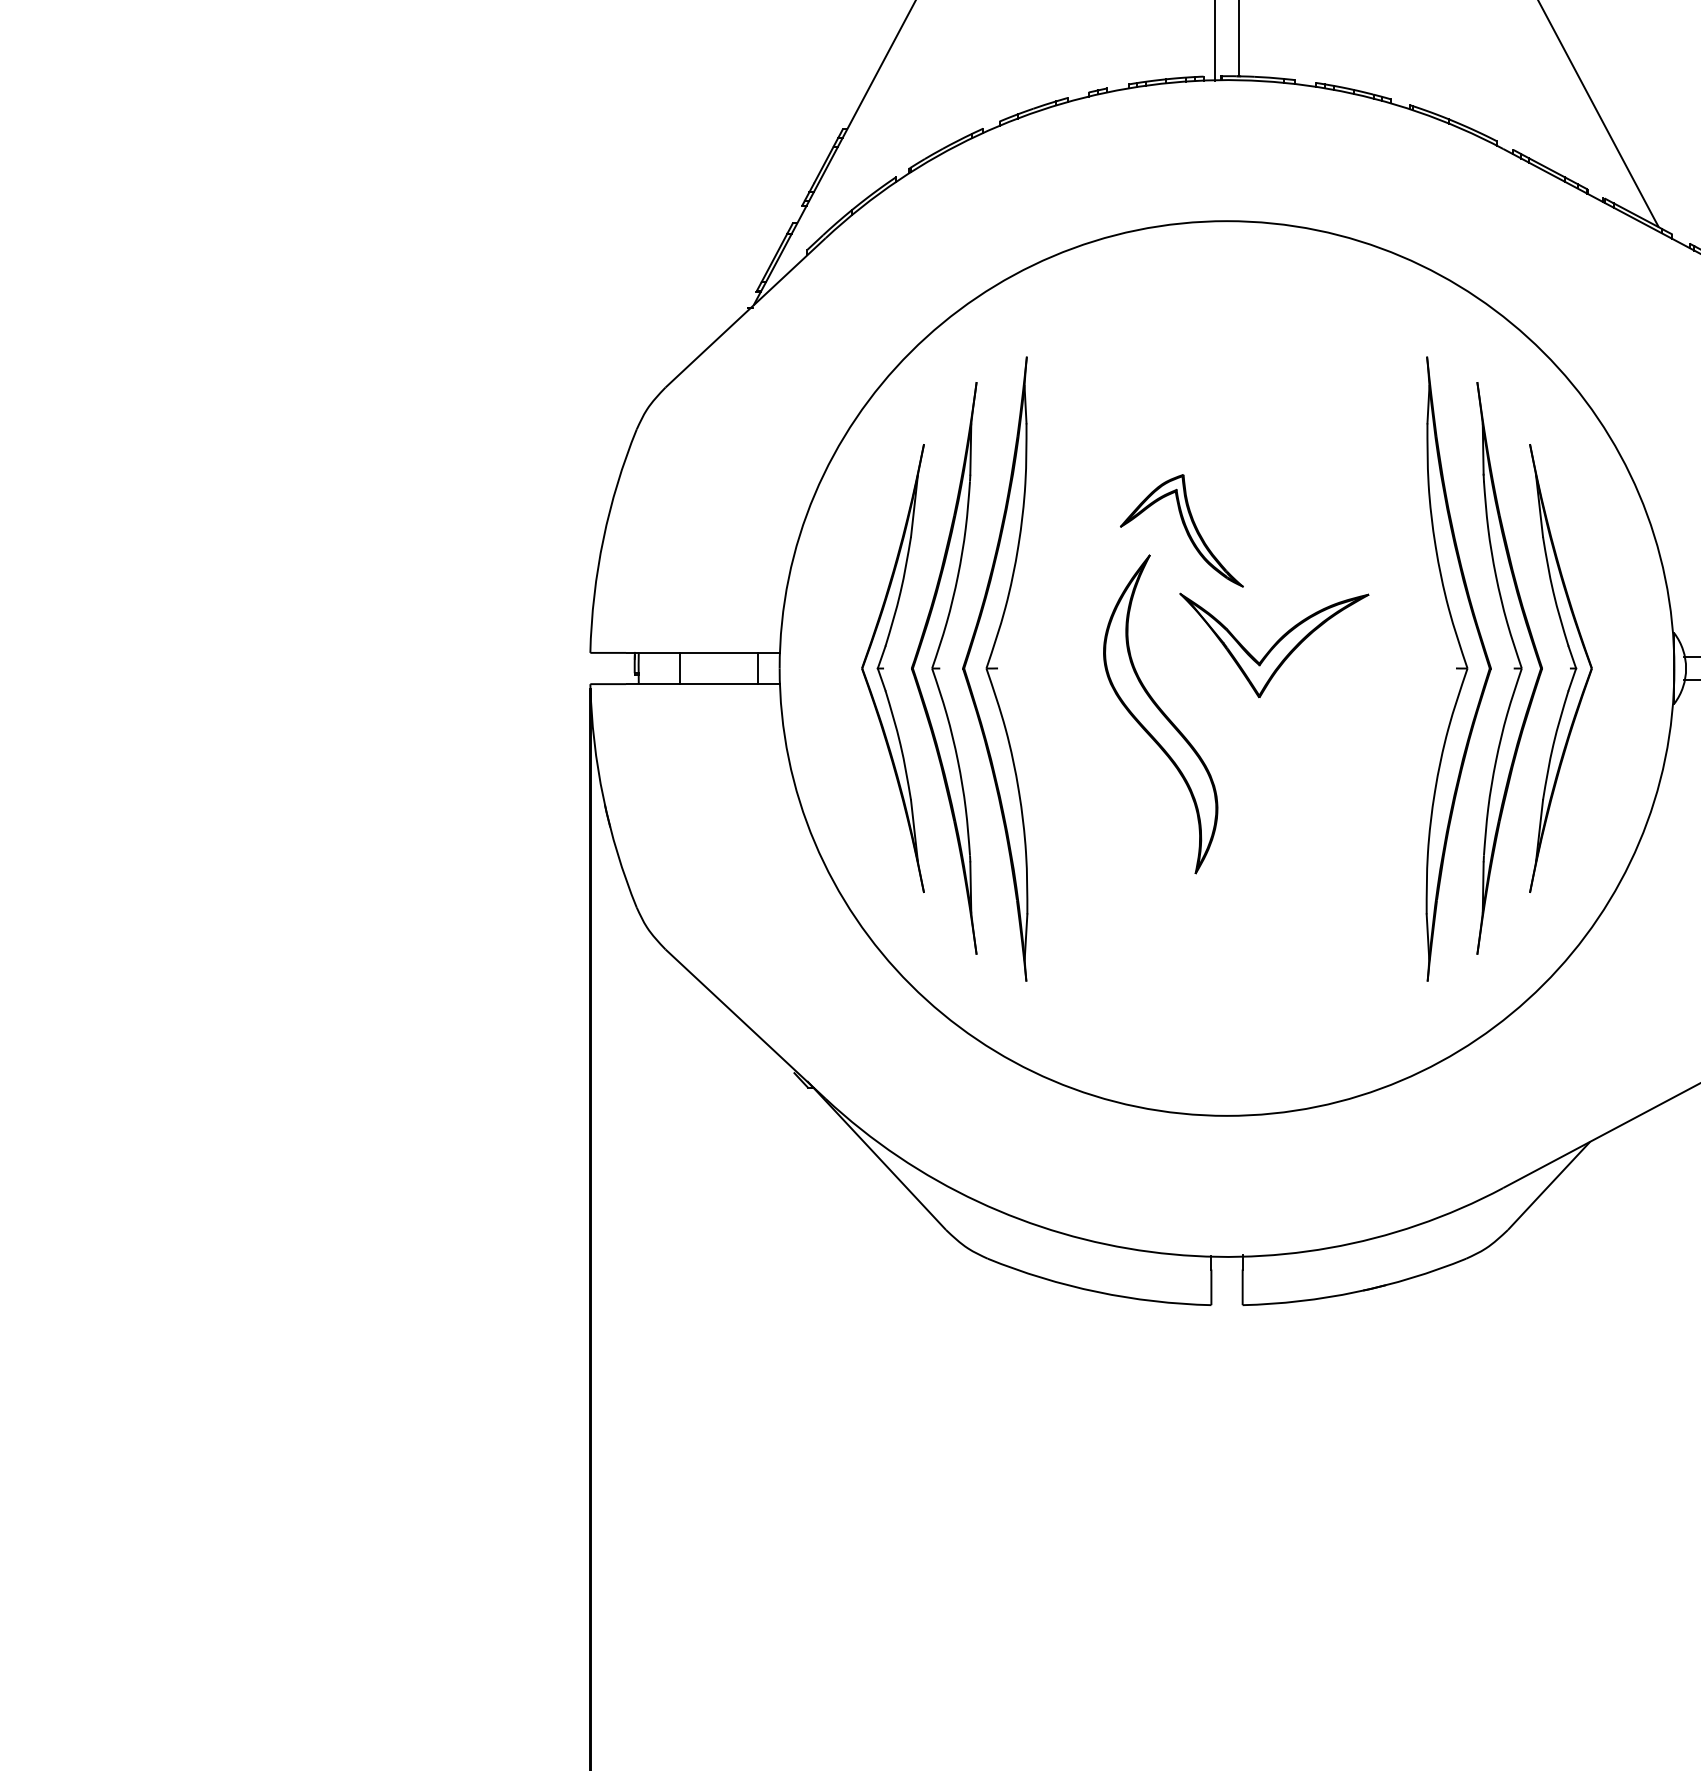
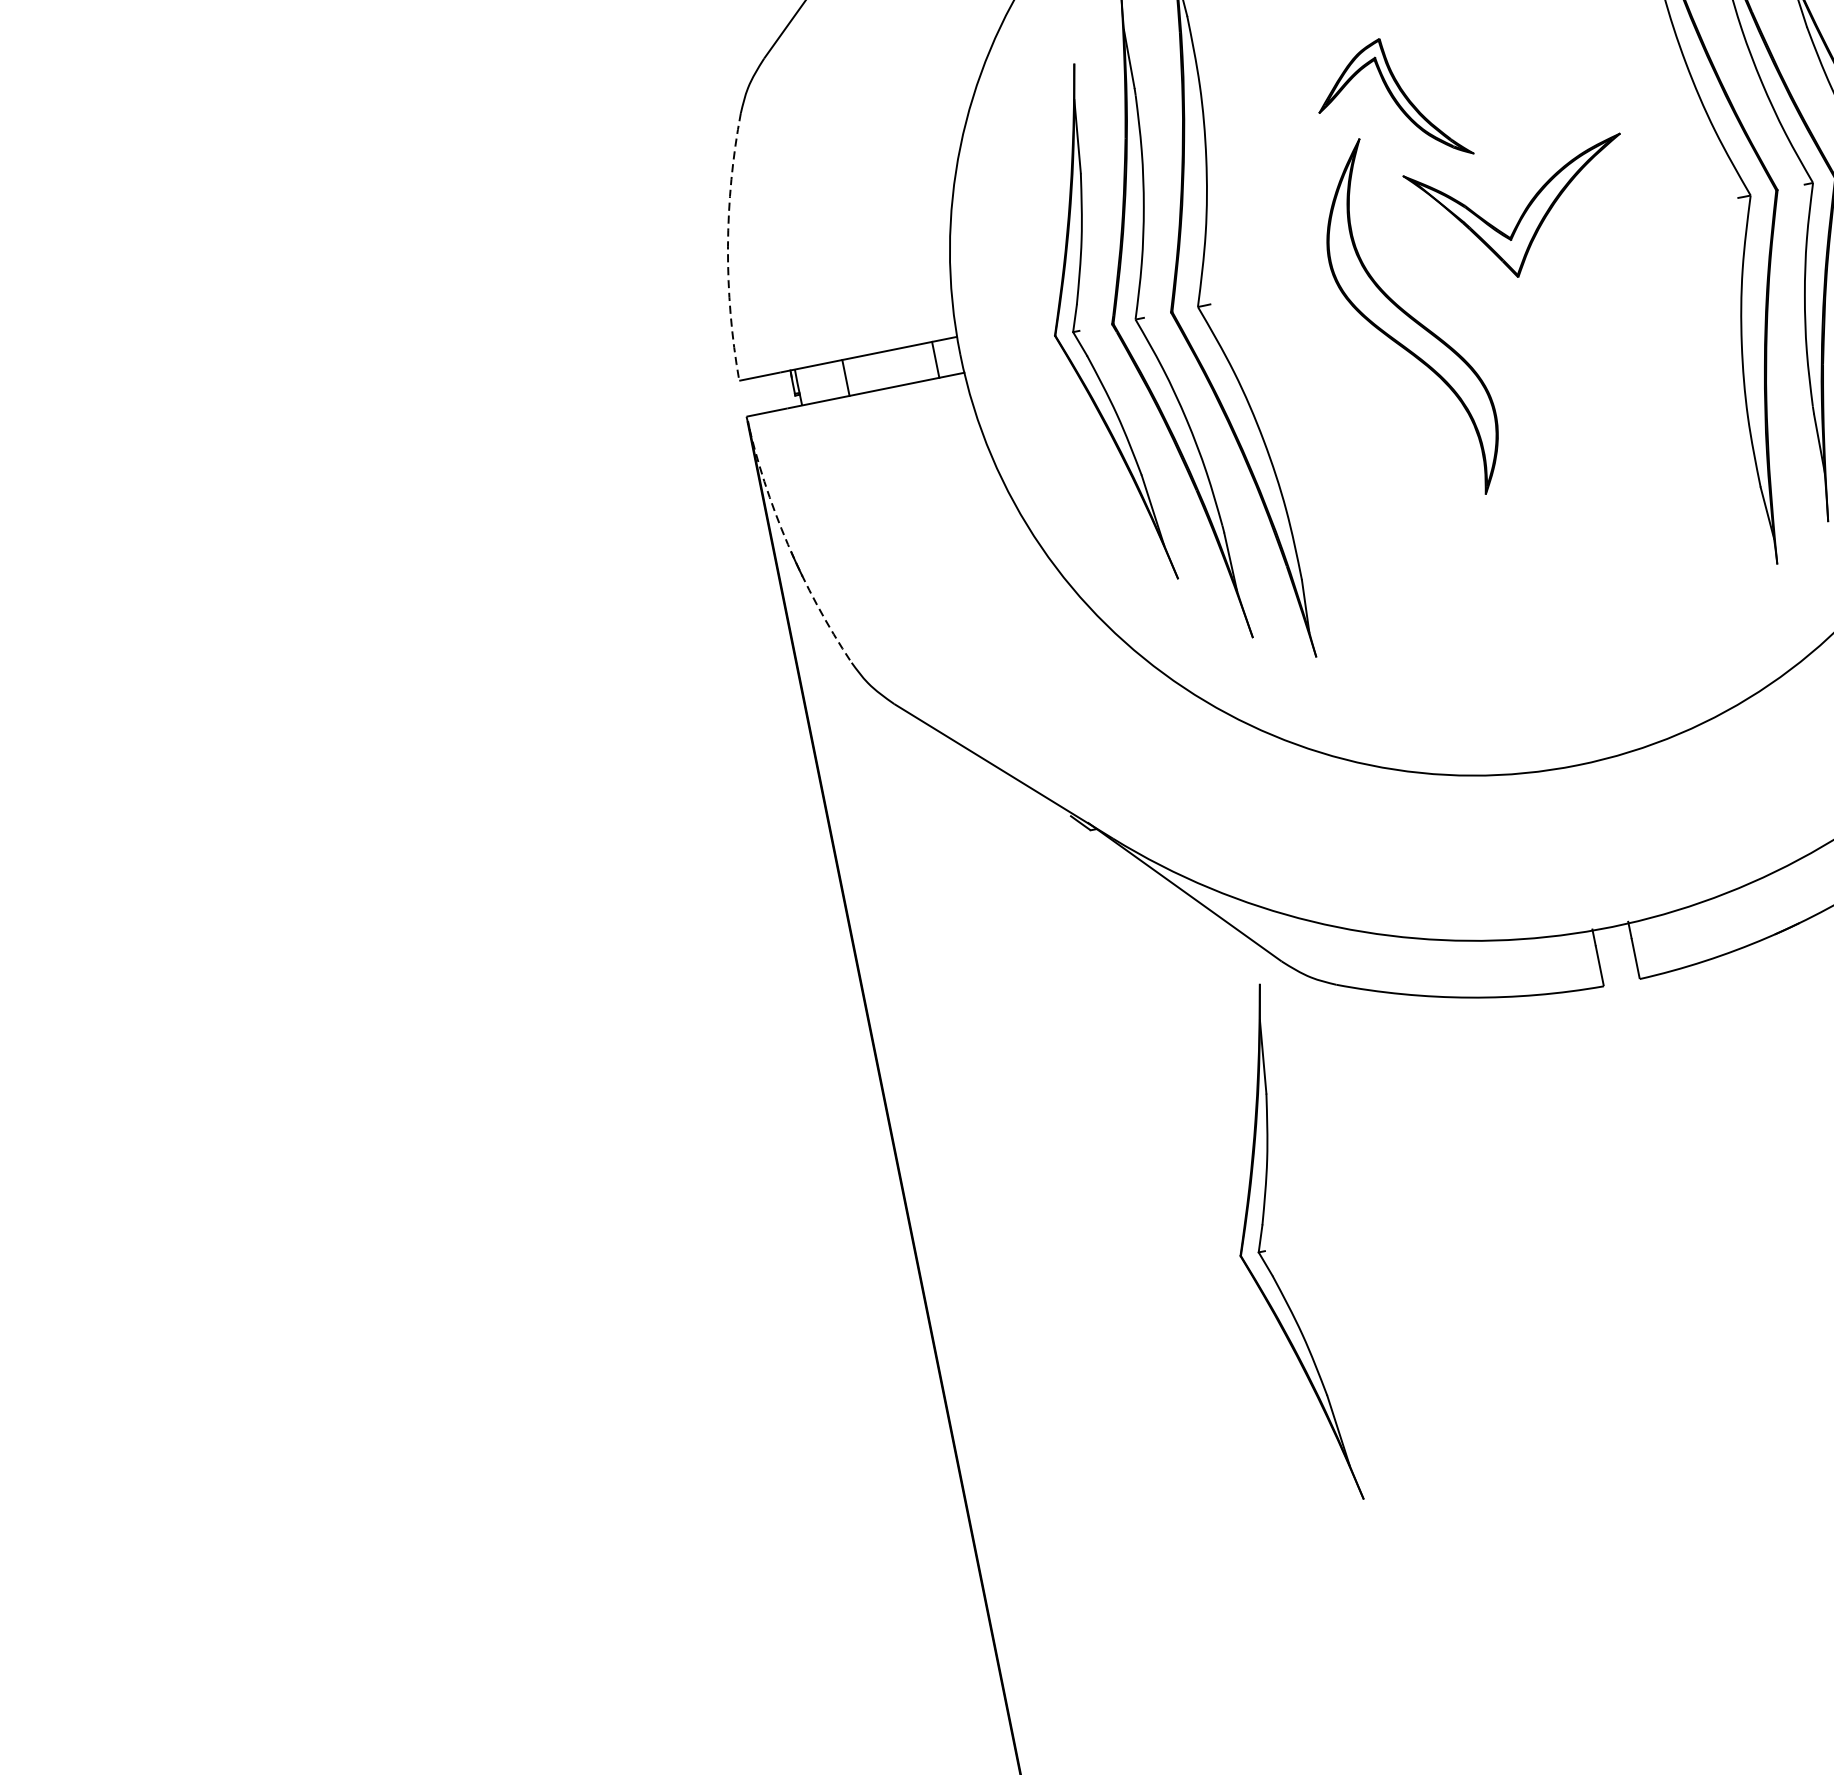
arc: (603, 539) -> (728, 247), solid -> dashed
arc: (603, 798) -> (788, 545), solid -> dashed
part: (883, 1469) -> (1265, 1251), added

